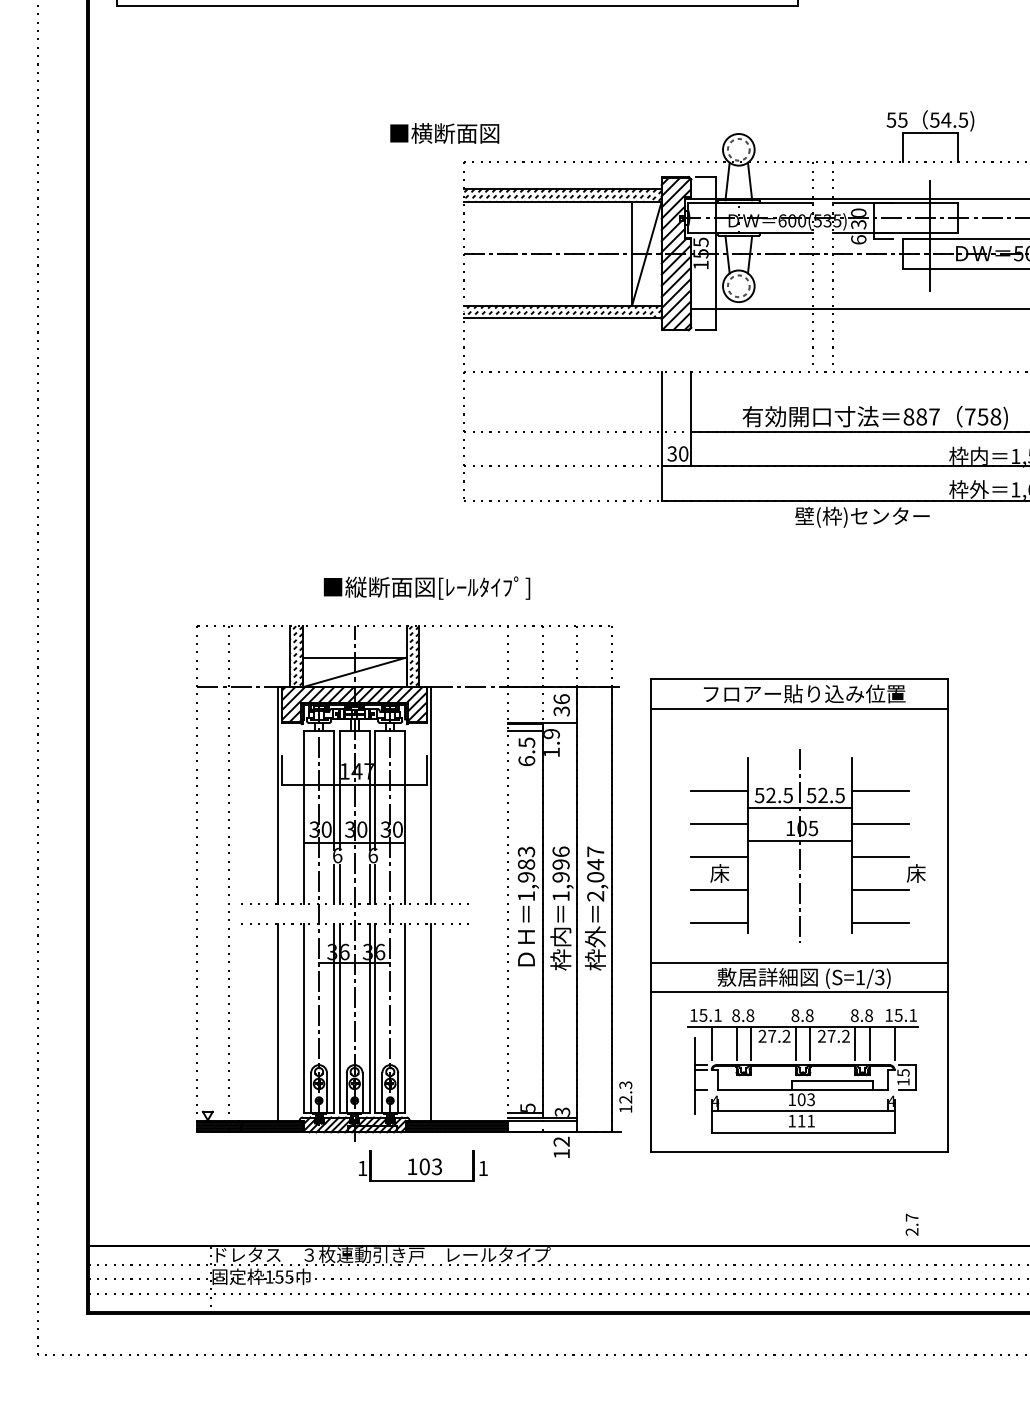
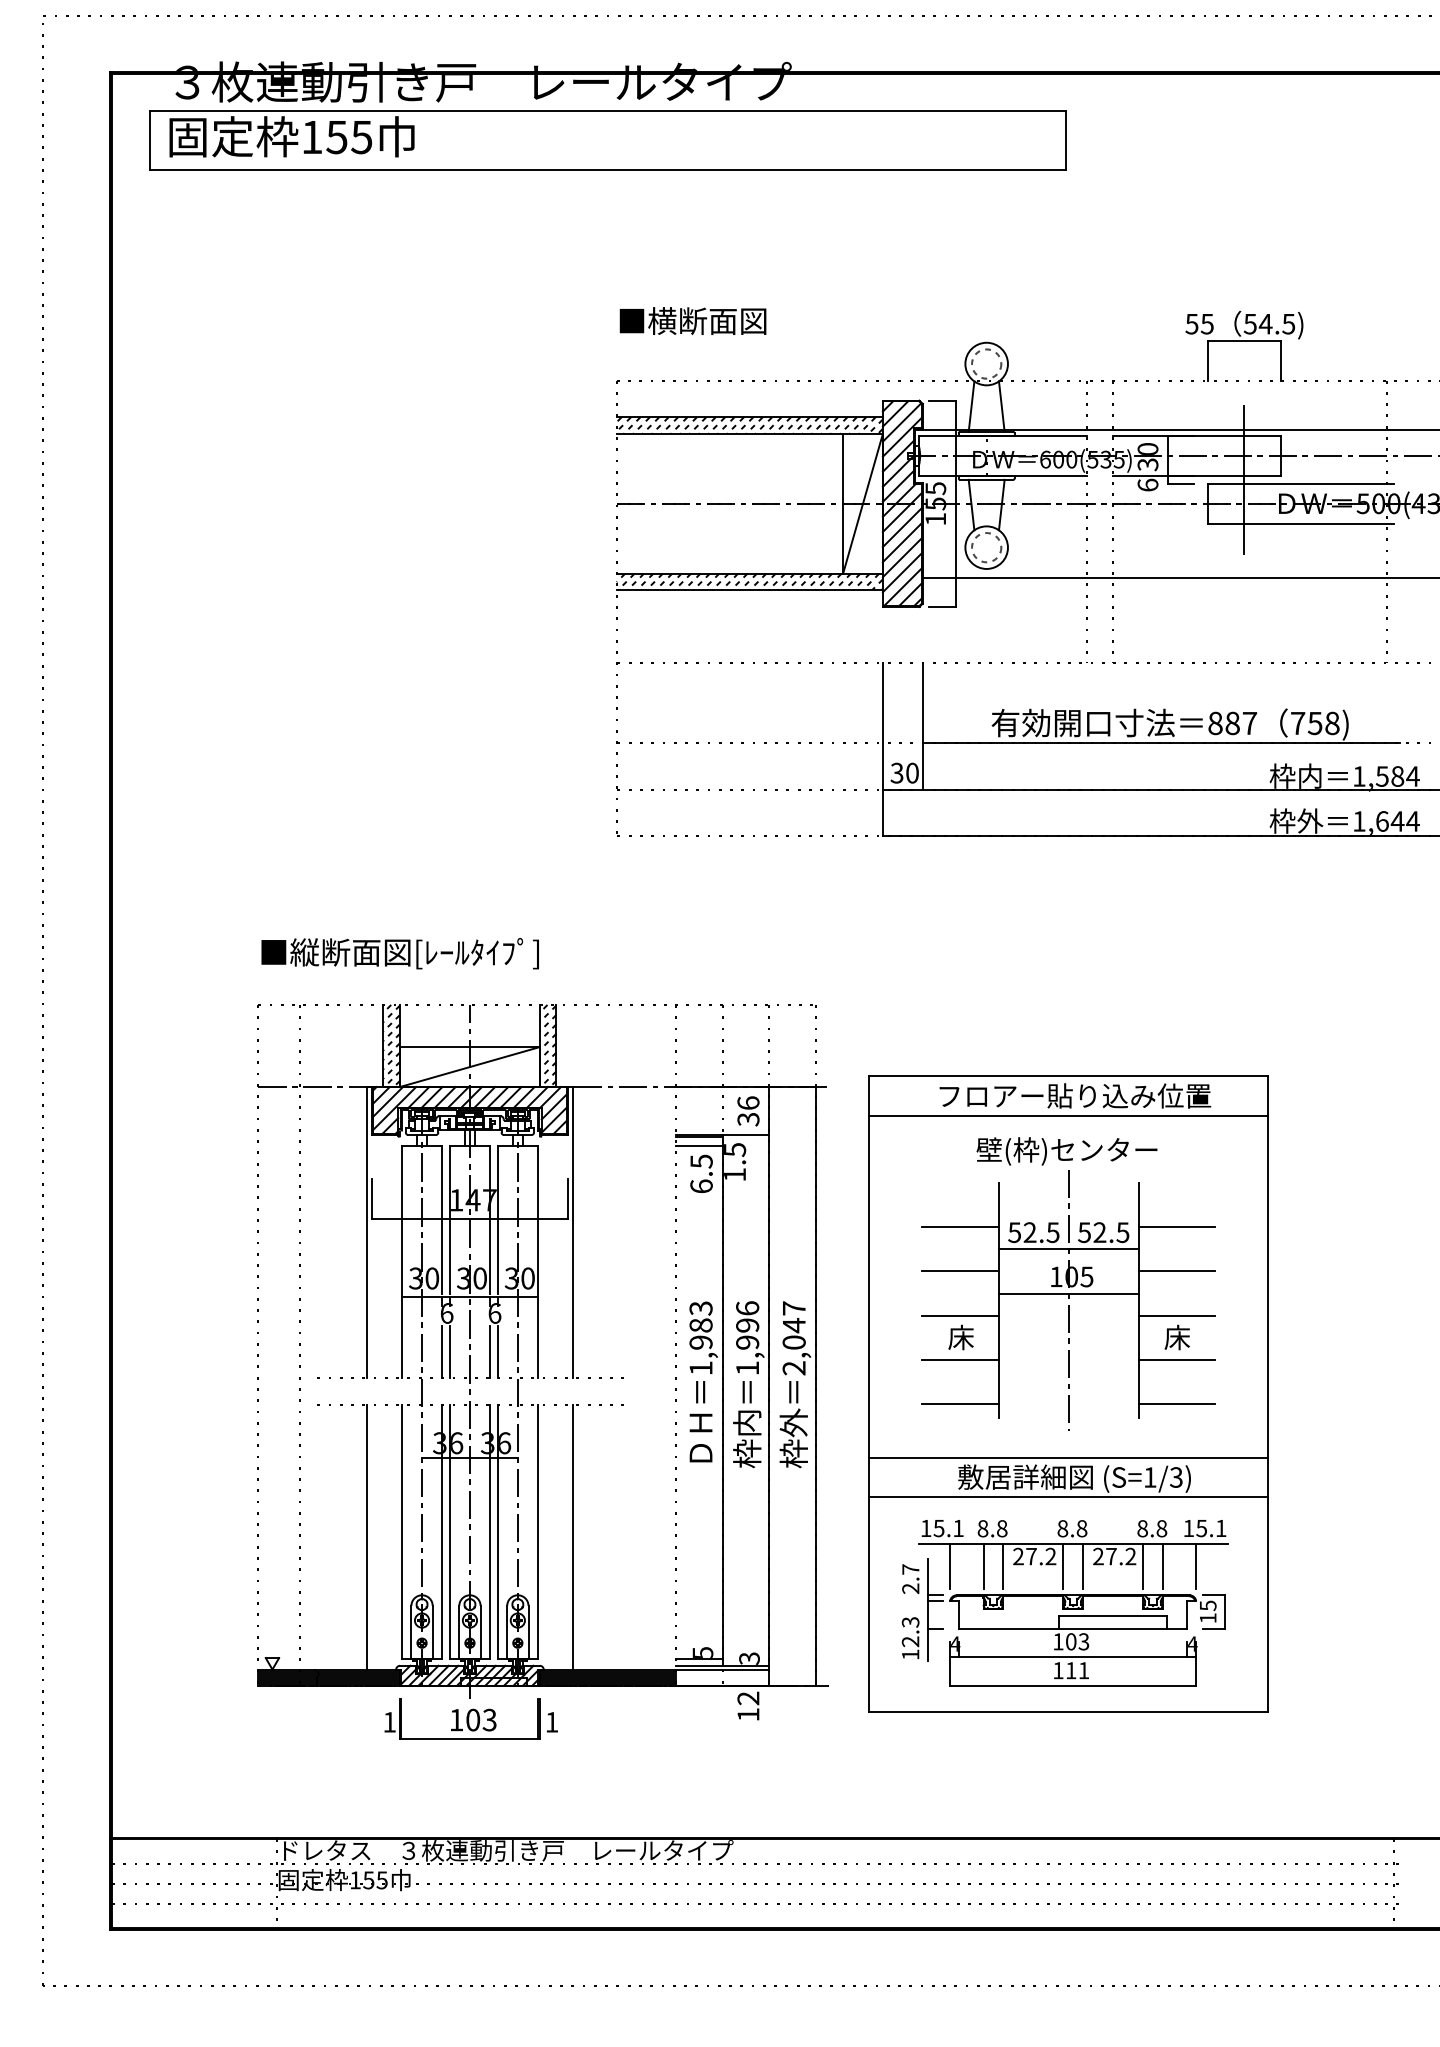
text: (444, 133) -> (692, 320), moved
text: (862, 517) -> (1066, 1151), moved
text: (426, 588) -> (399, 953), moved
text: (552, 734) -> (735, 1150), 1.9 -> 1.5
text: (915, 873) -> (1176, 1337), moved
text: (625, 1097) -> (910, 1638), moved
part: (422, 1165) -> (470, 1718), moved
text: (911, 1224) -> (910, 1578), moved

